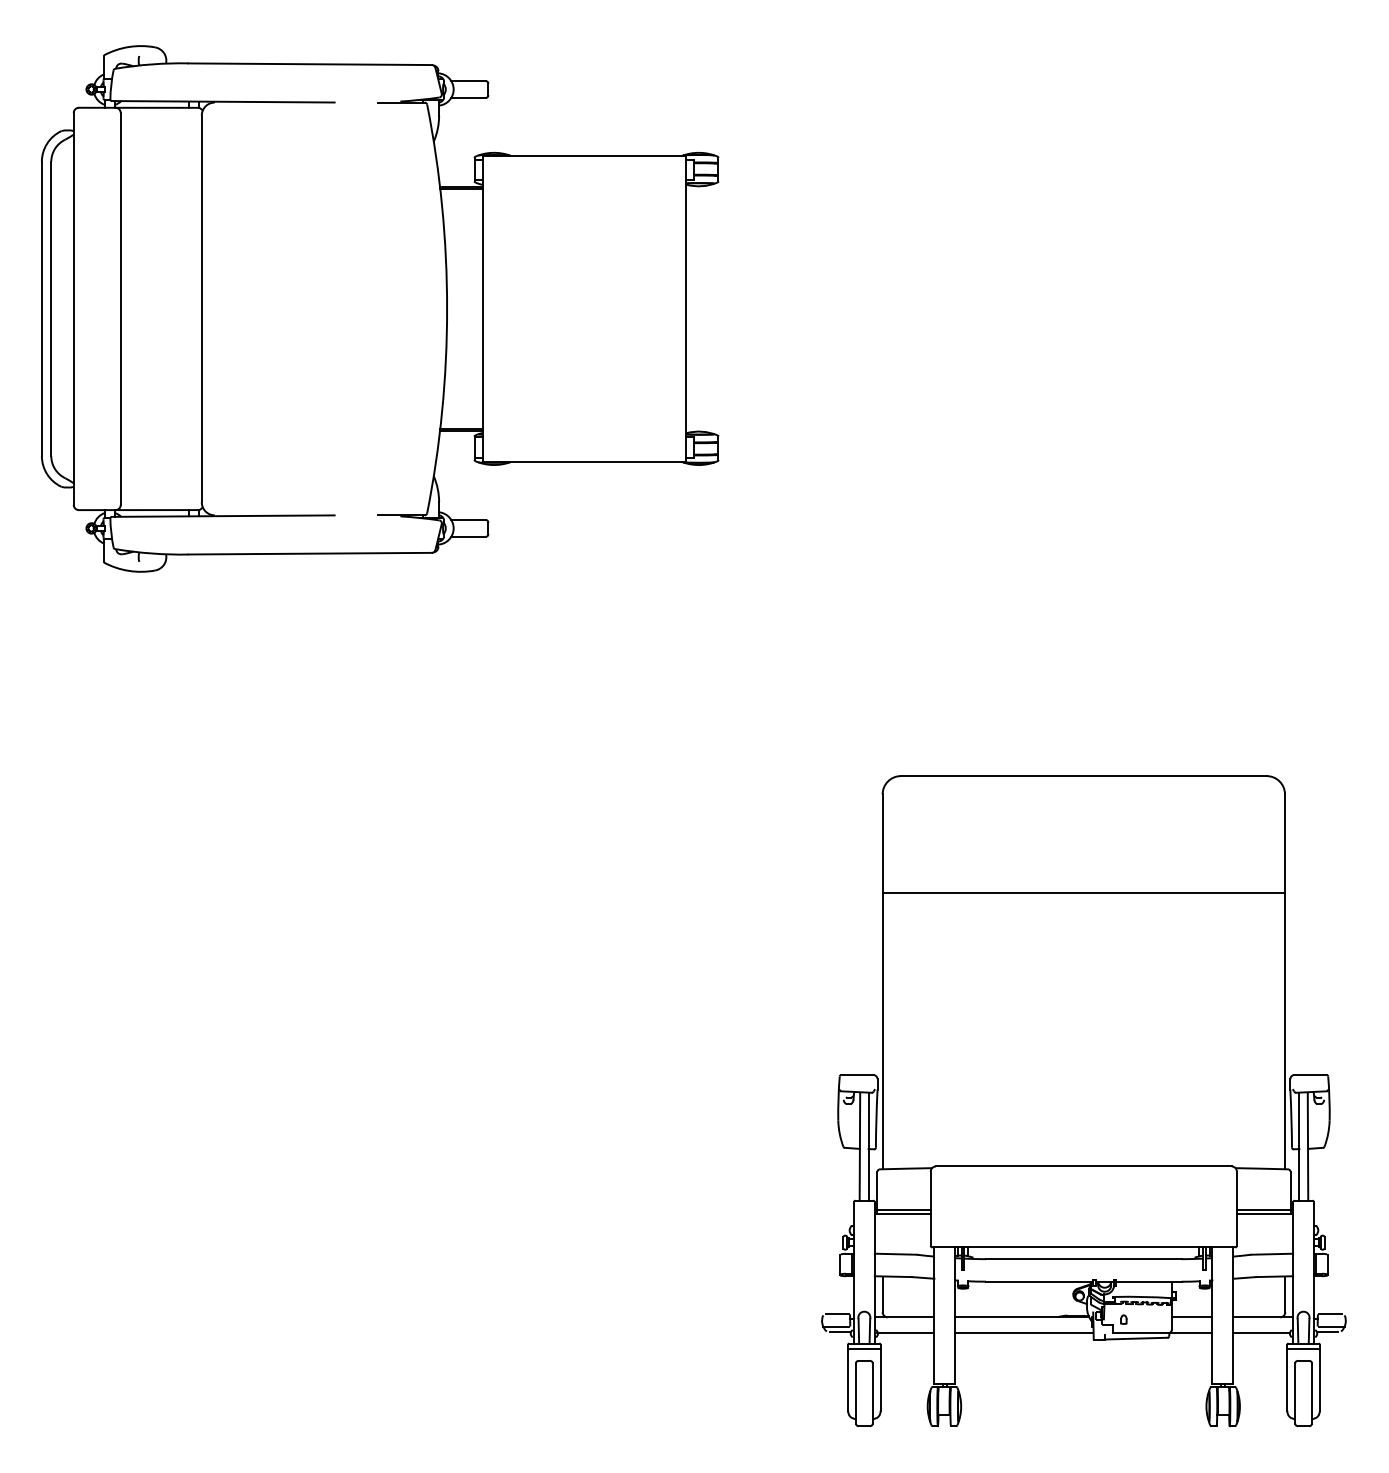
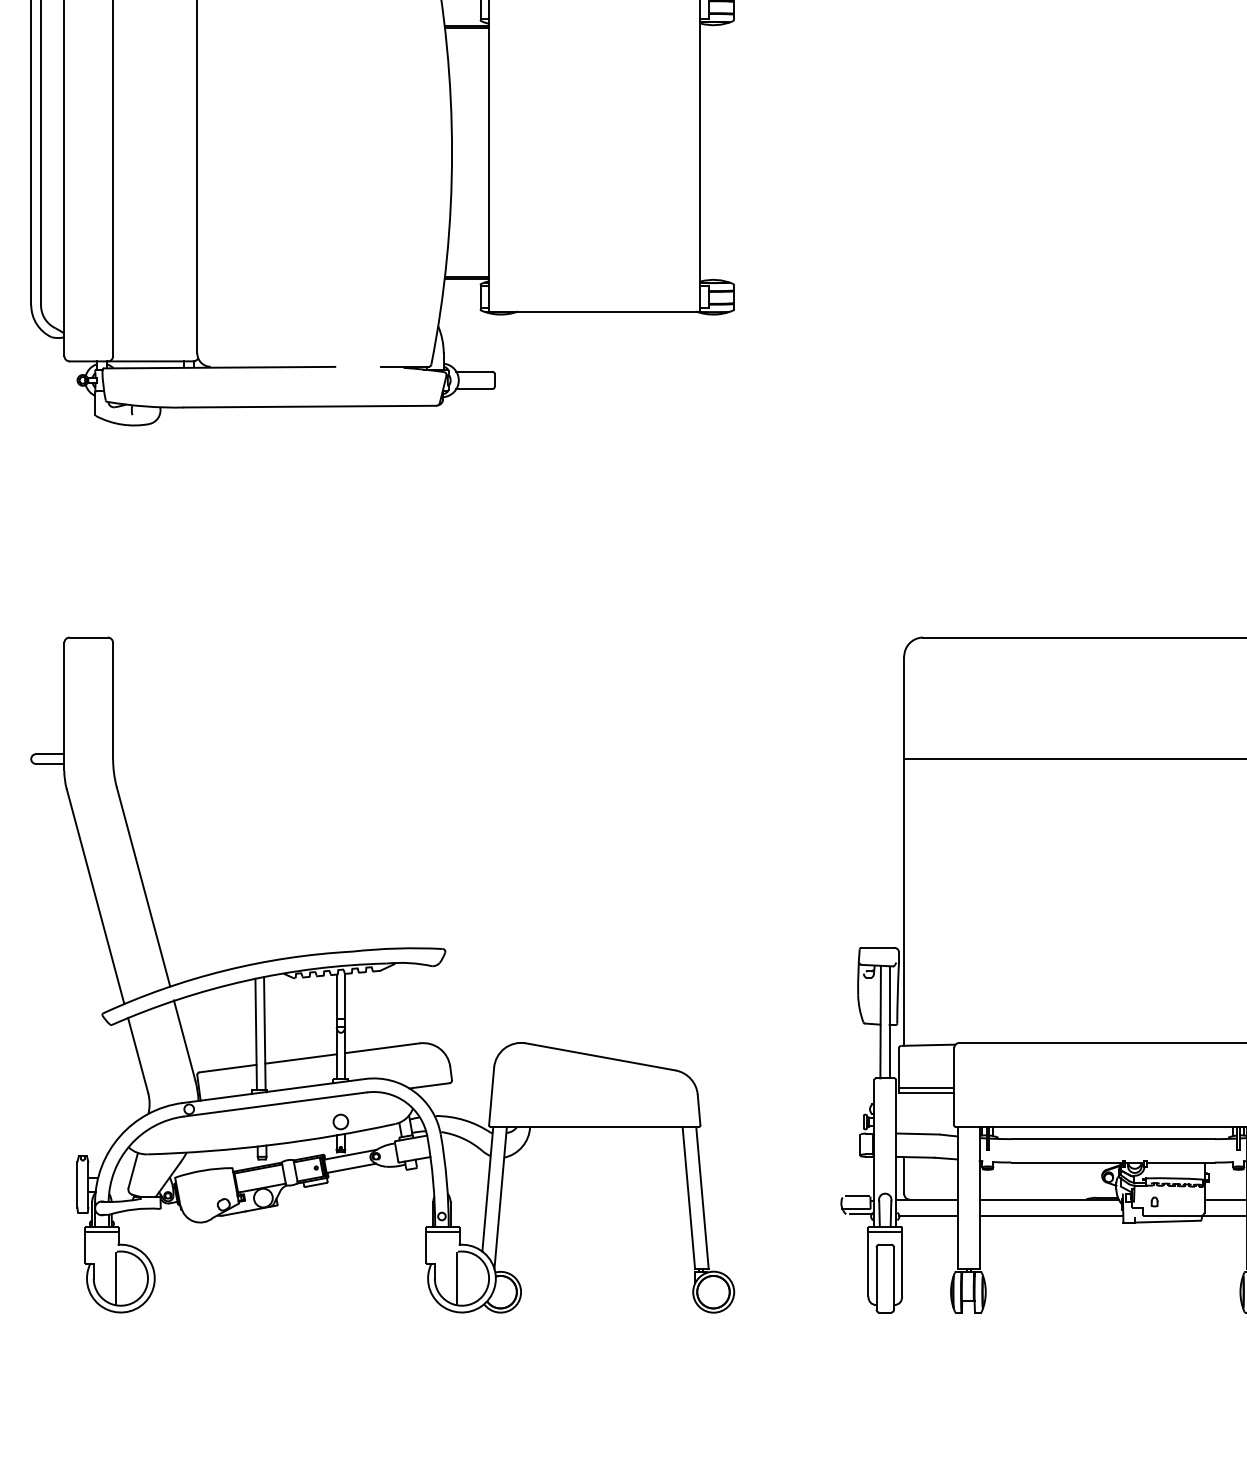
part: (380, 1101) -> (382, 975), added

